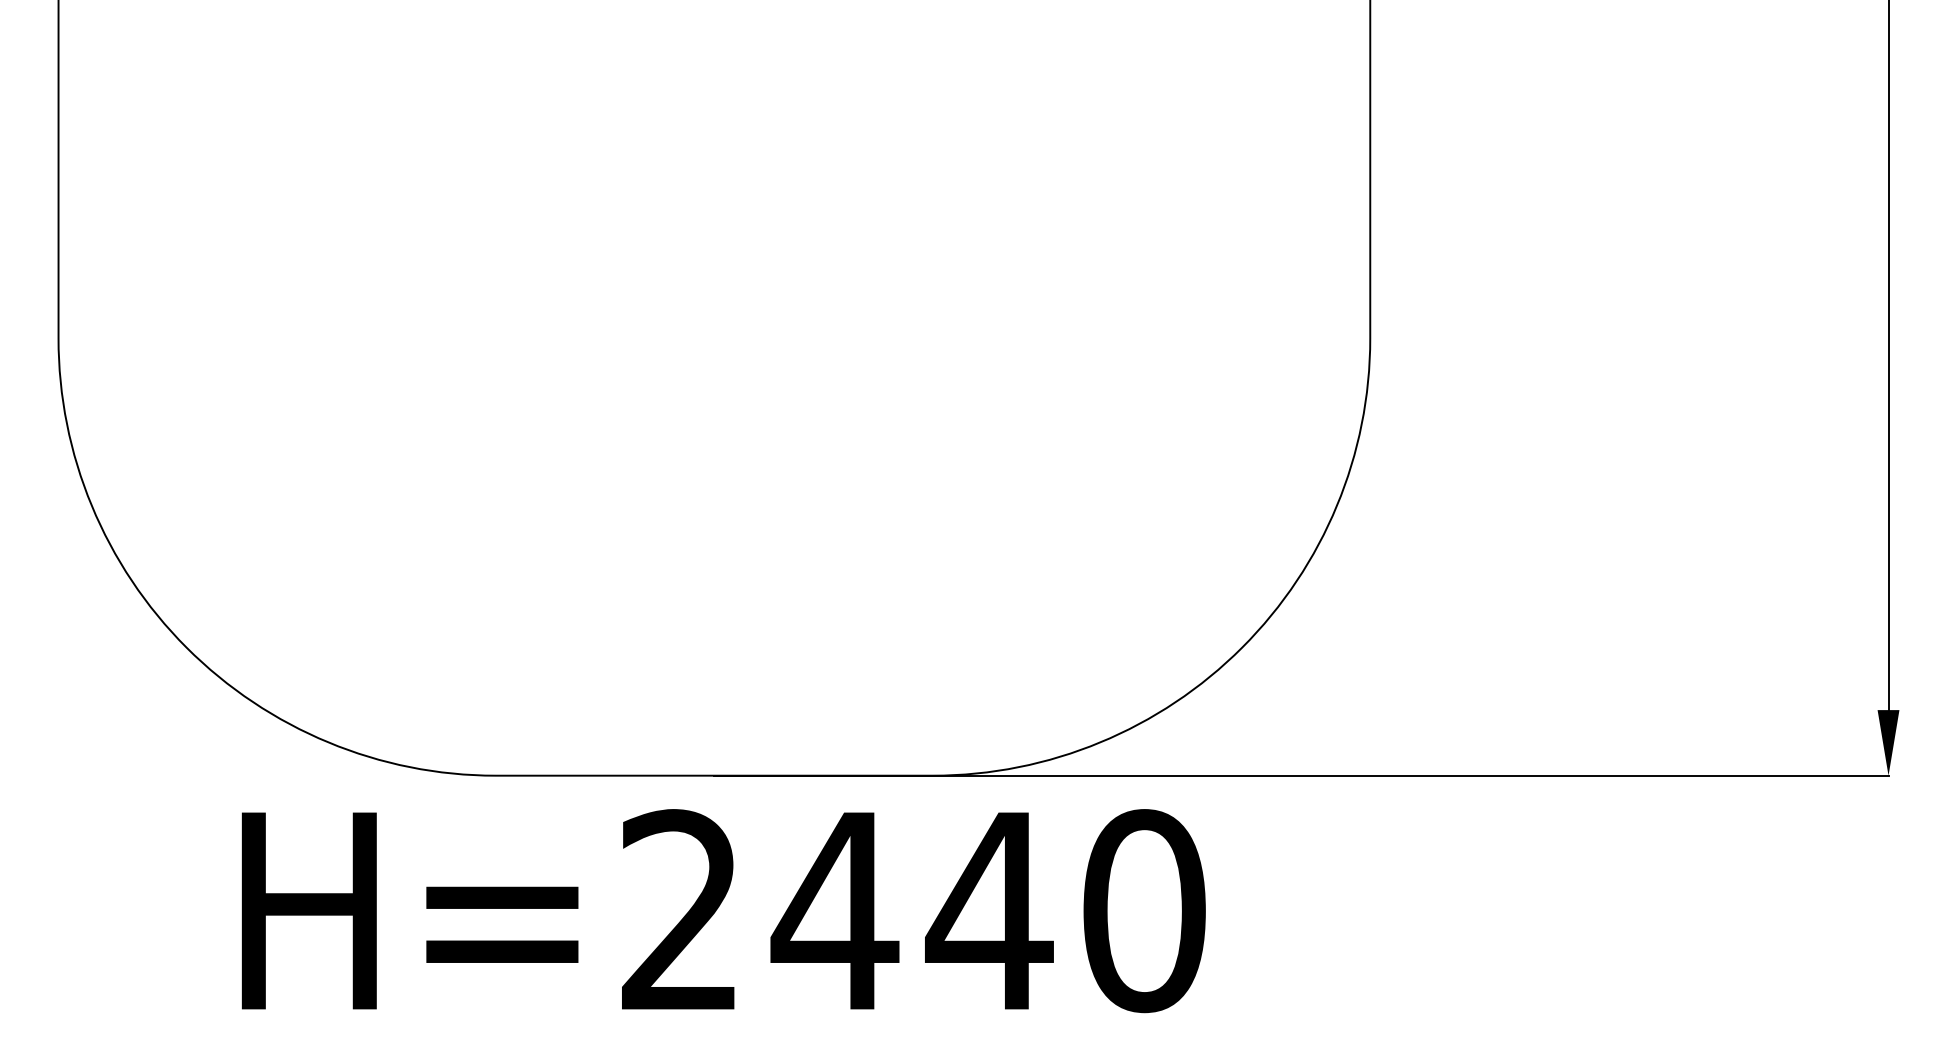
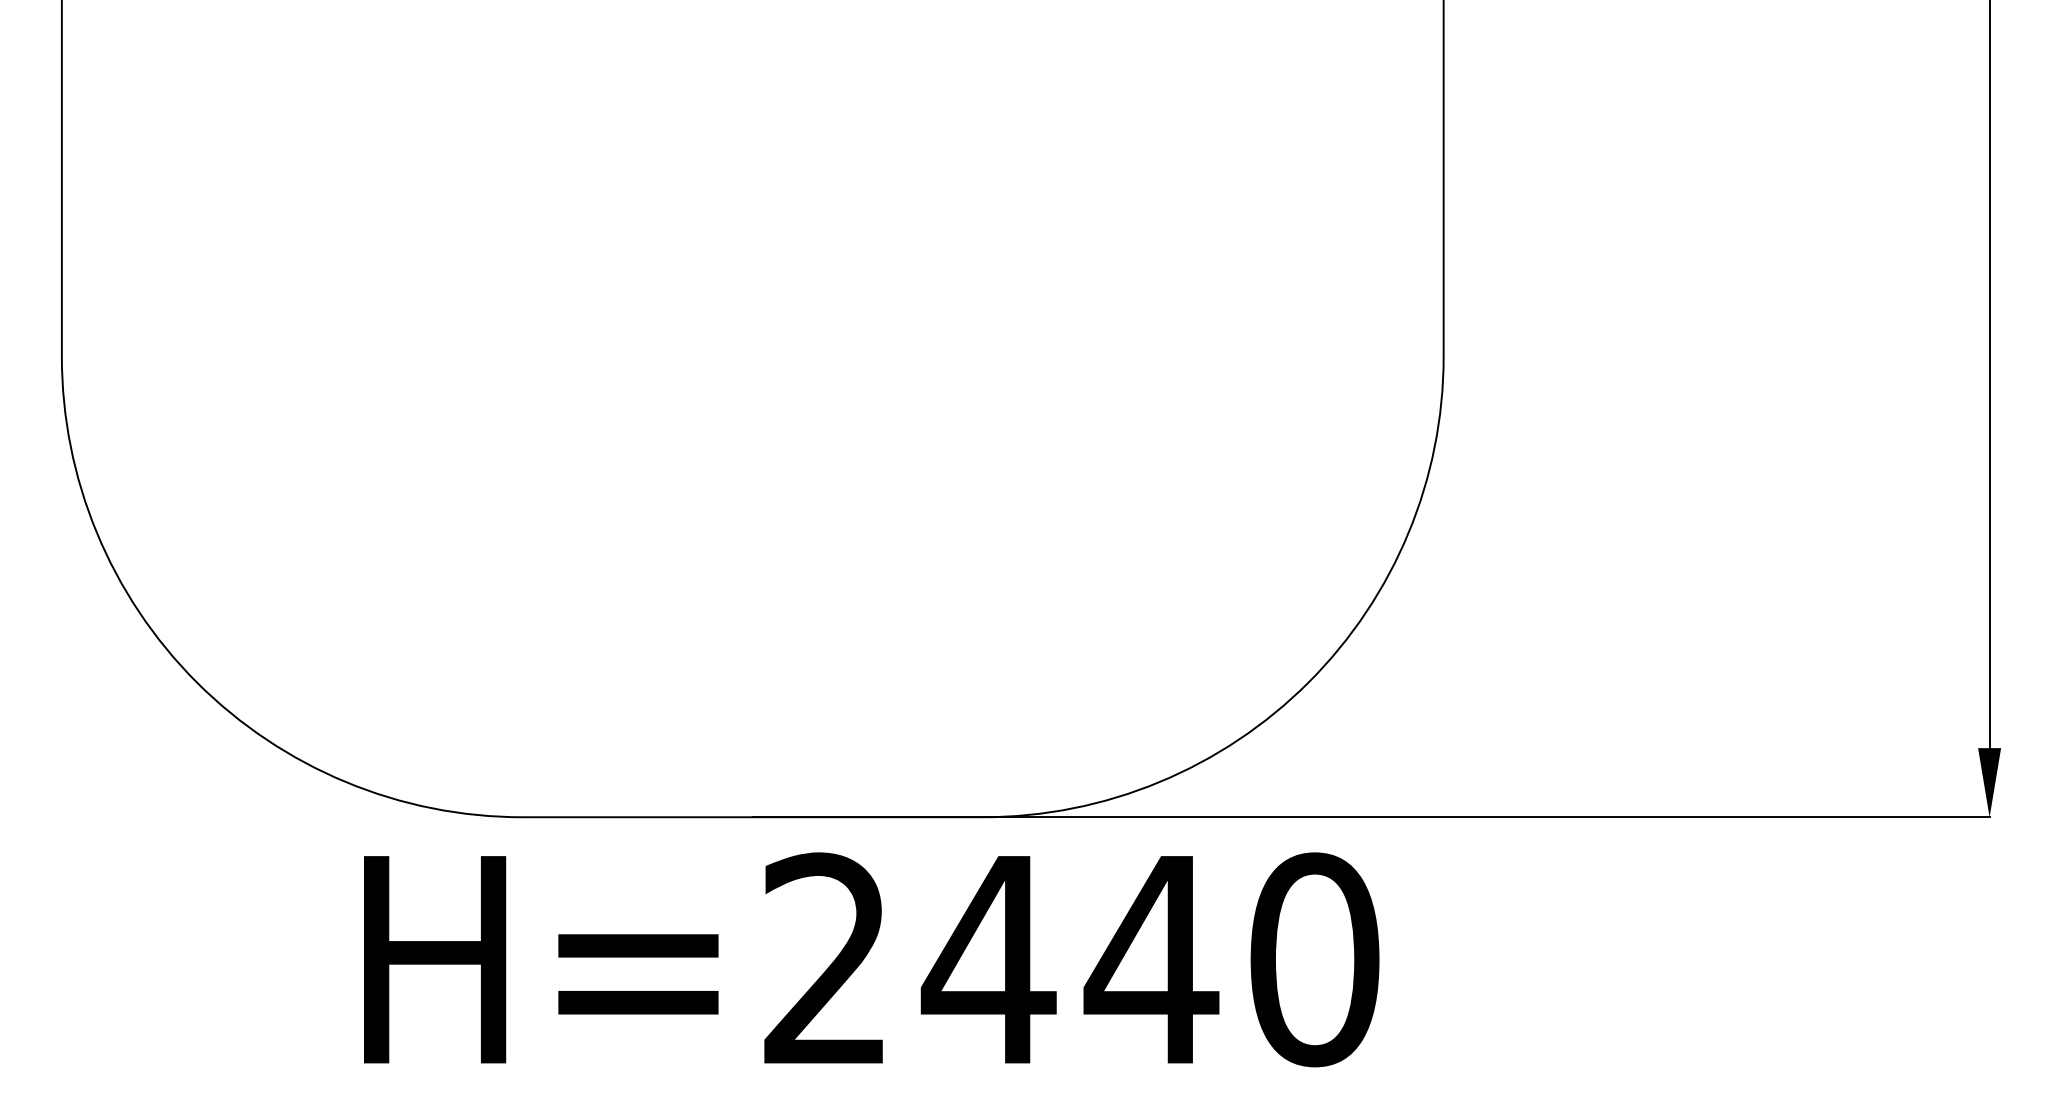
text: (723, 910) -> (871, 959), moved

